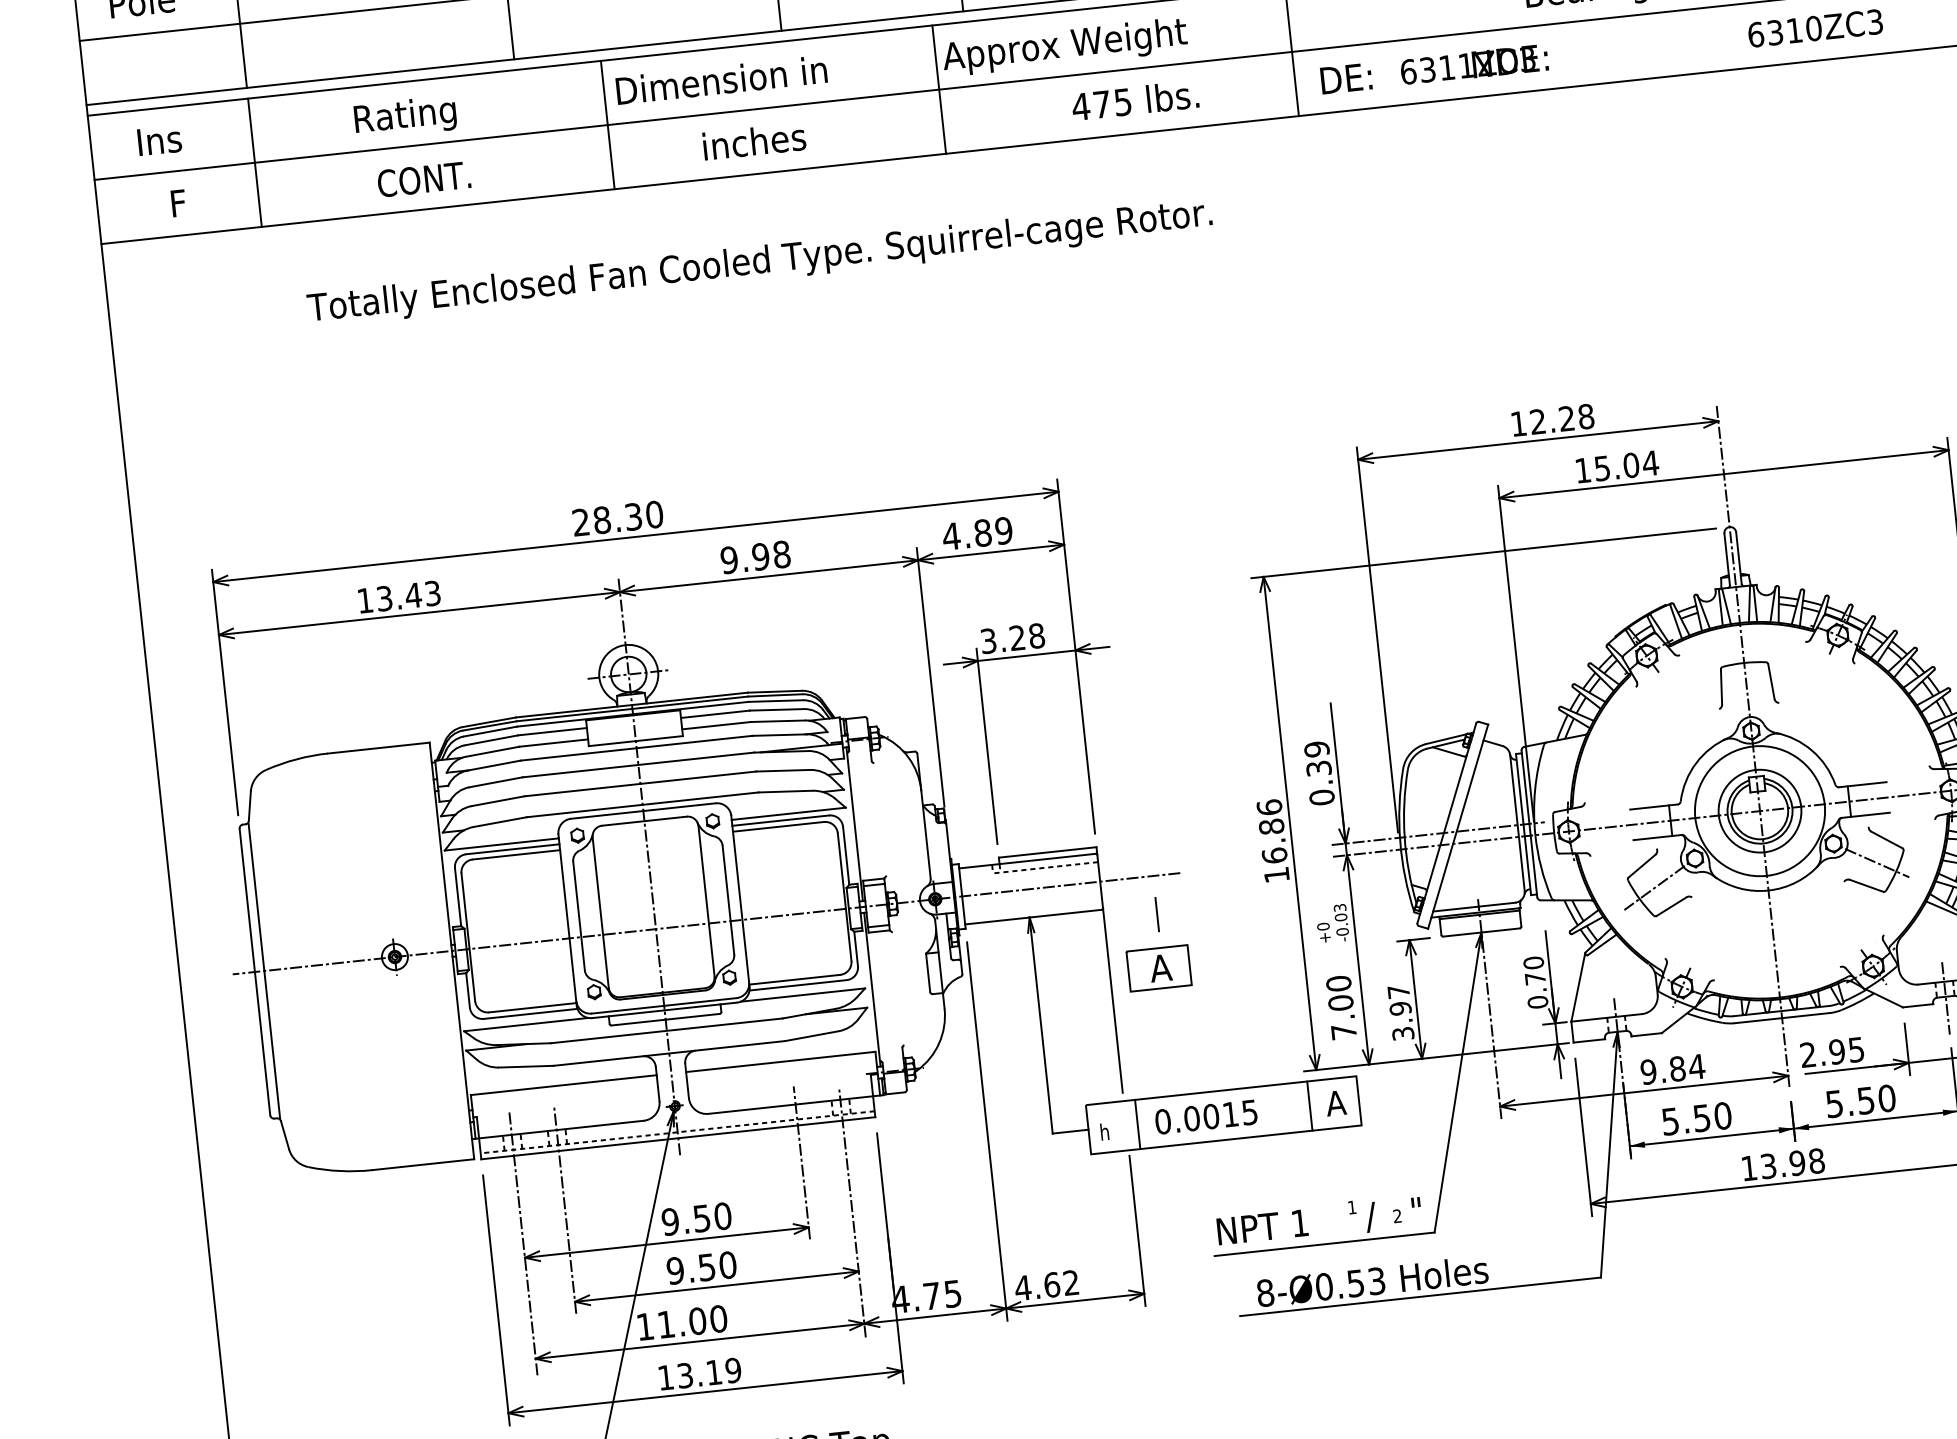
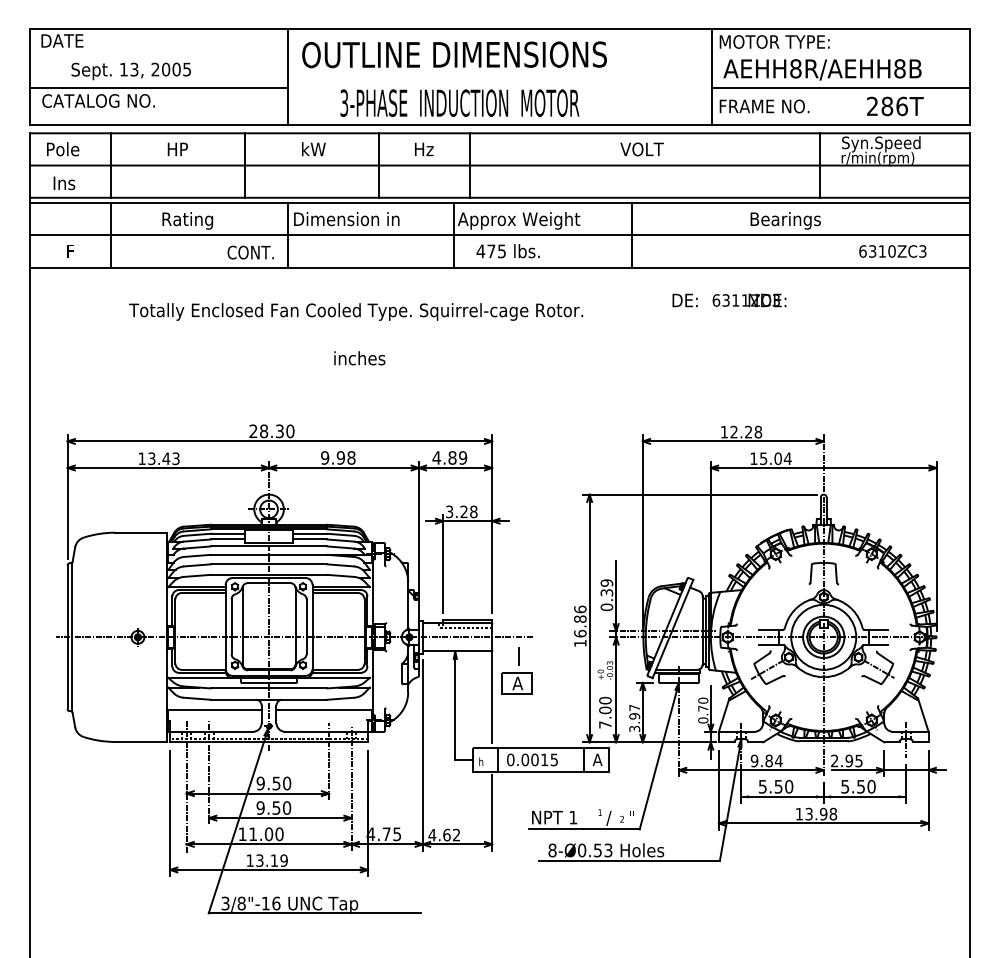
text: (1434, 69) -> (729, 300), moved
text: (1134, 101) -> (507, 251), moved
text: (159, 140) -> (64, 183), moved
text: (753, 141) -> (359, 358), moved
text: (423, 179) -> (250, 252), moved

